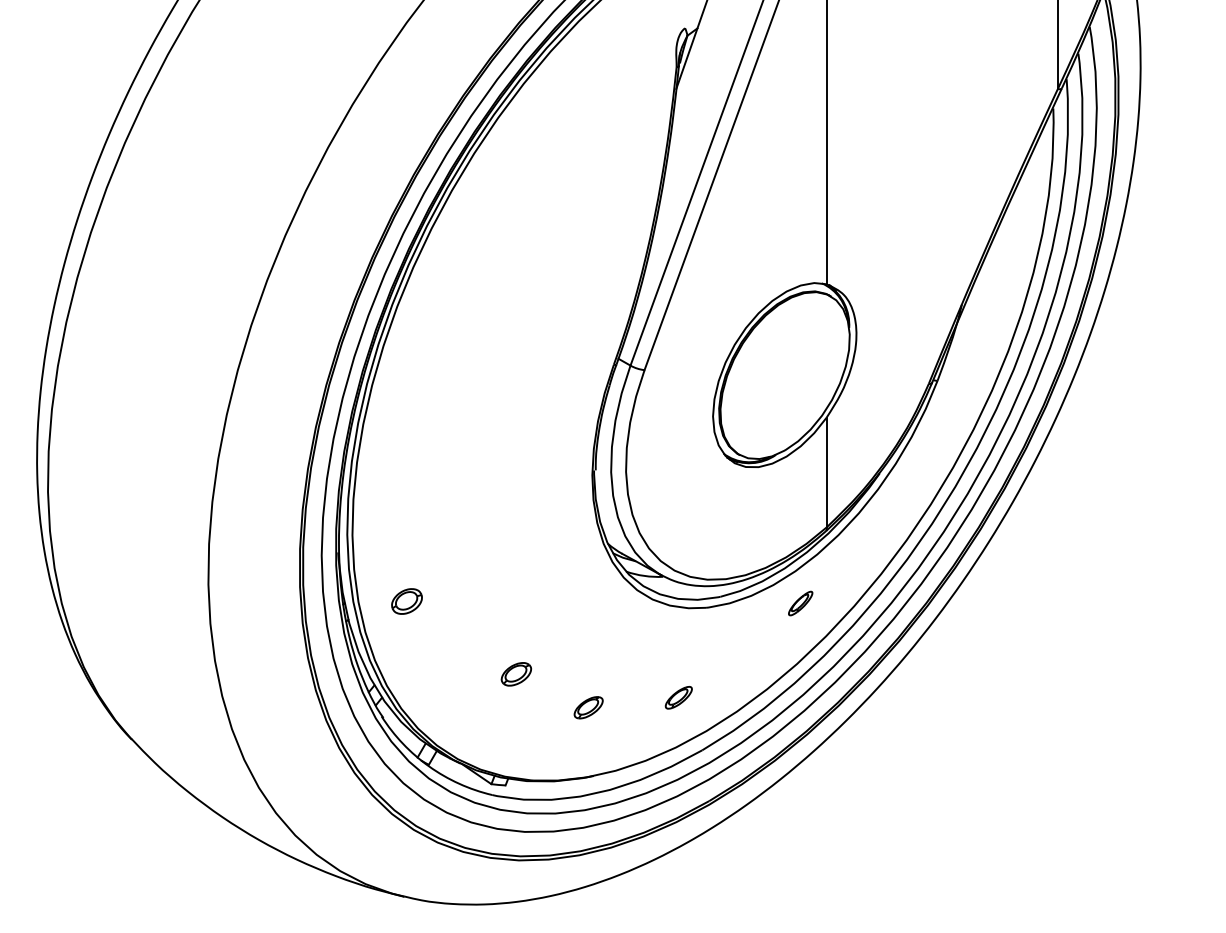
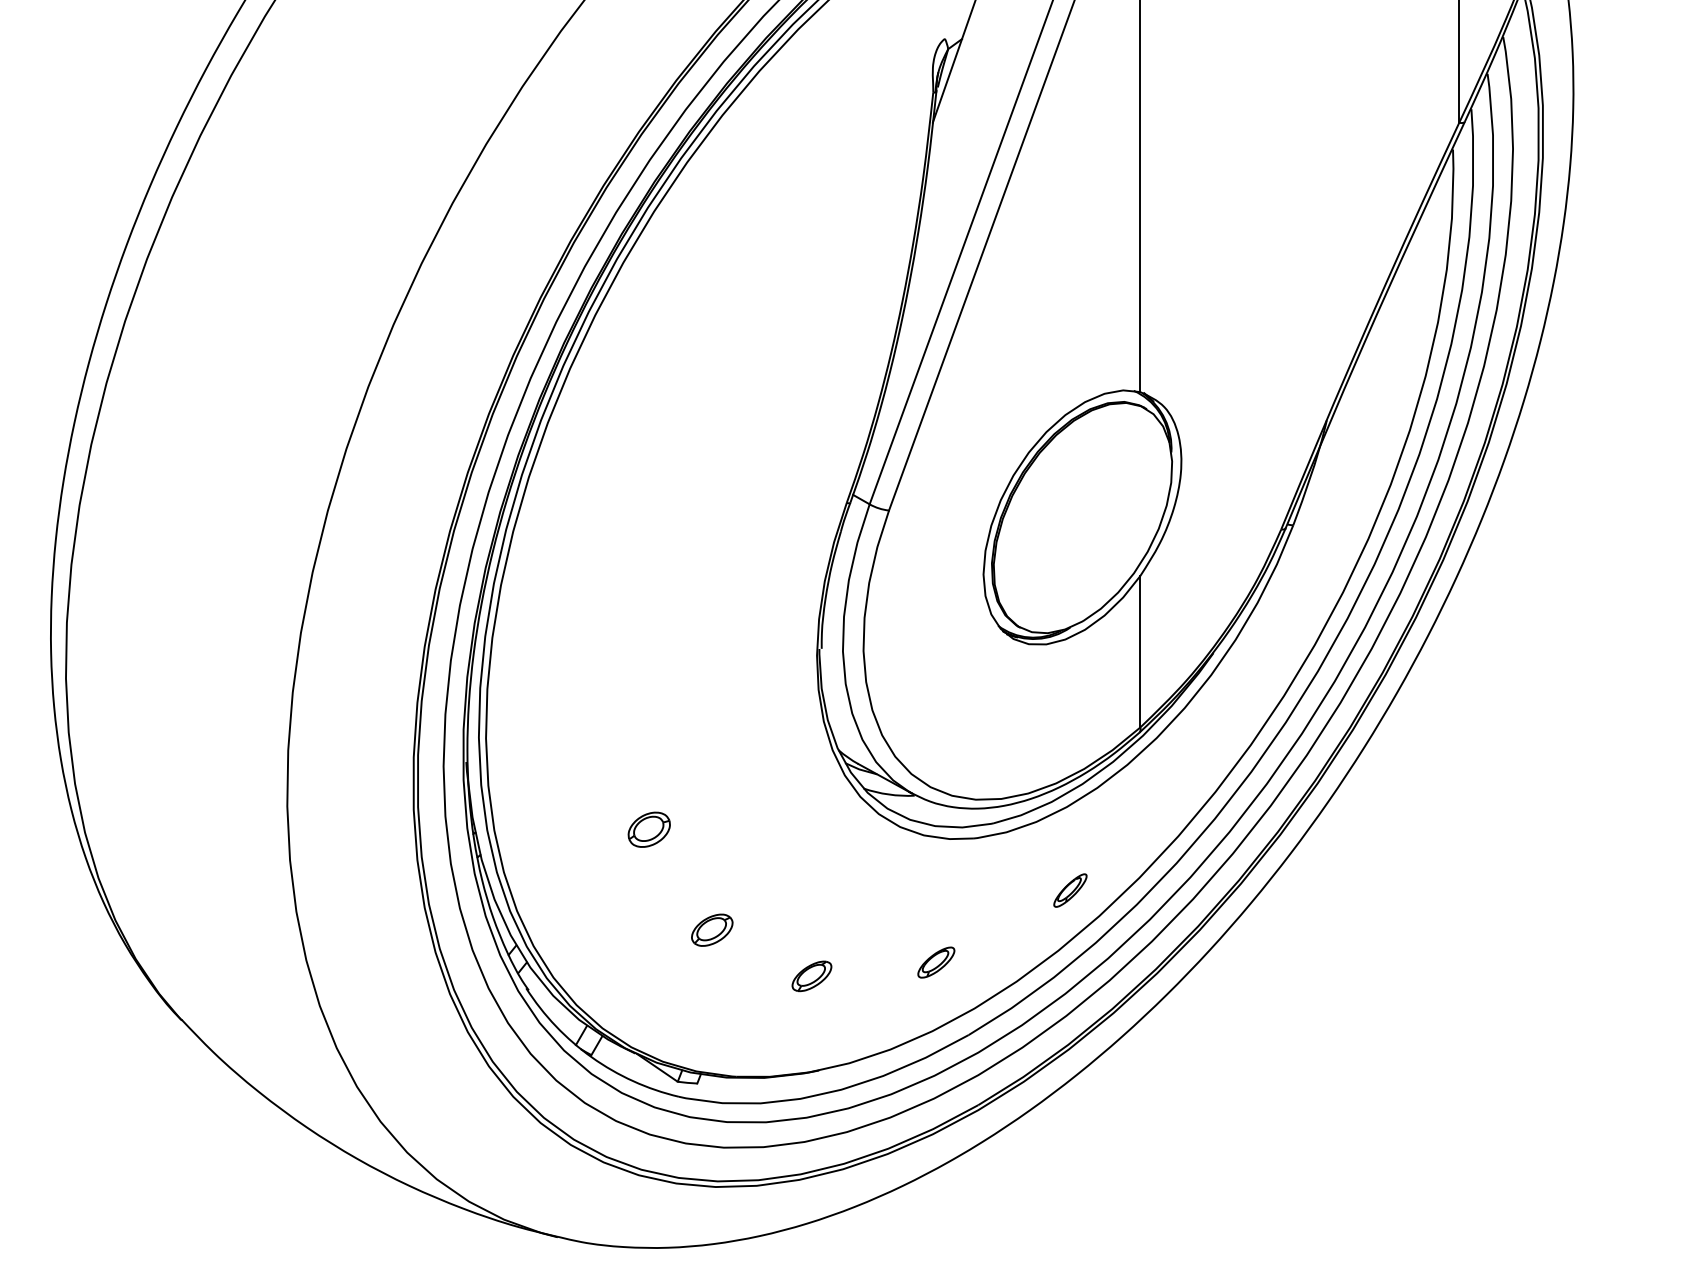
part: (406, 601) -> (648, 829), moved
part: (800, 603) -> (1070, 890), moved

